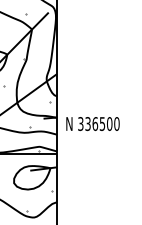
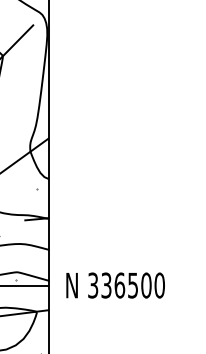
text: (92, 123) -> (114, 284), moved

